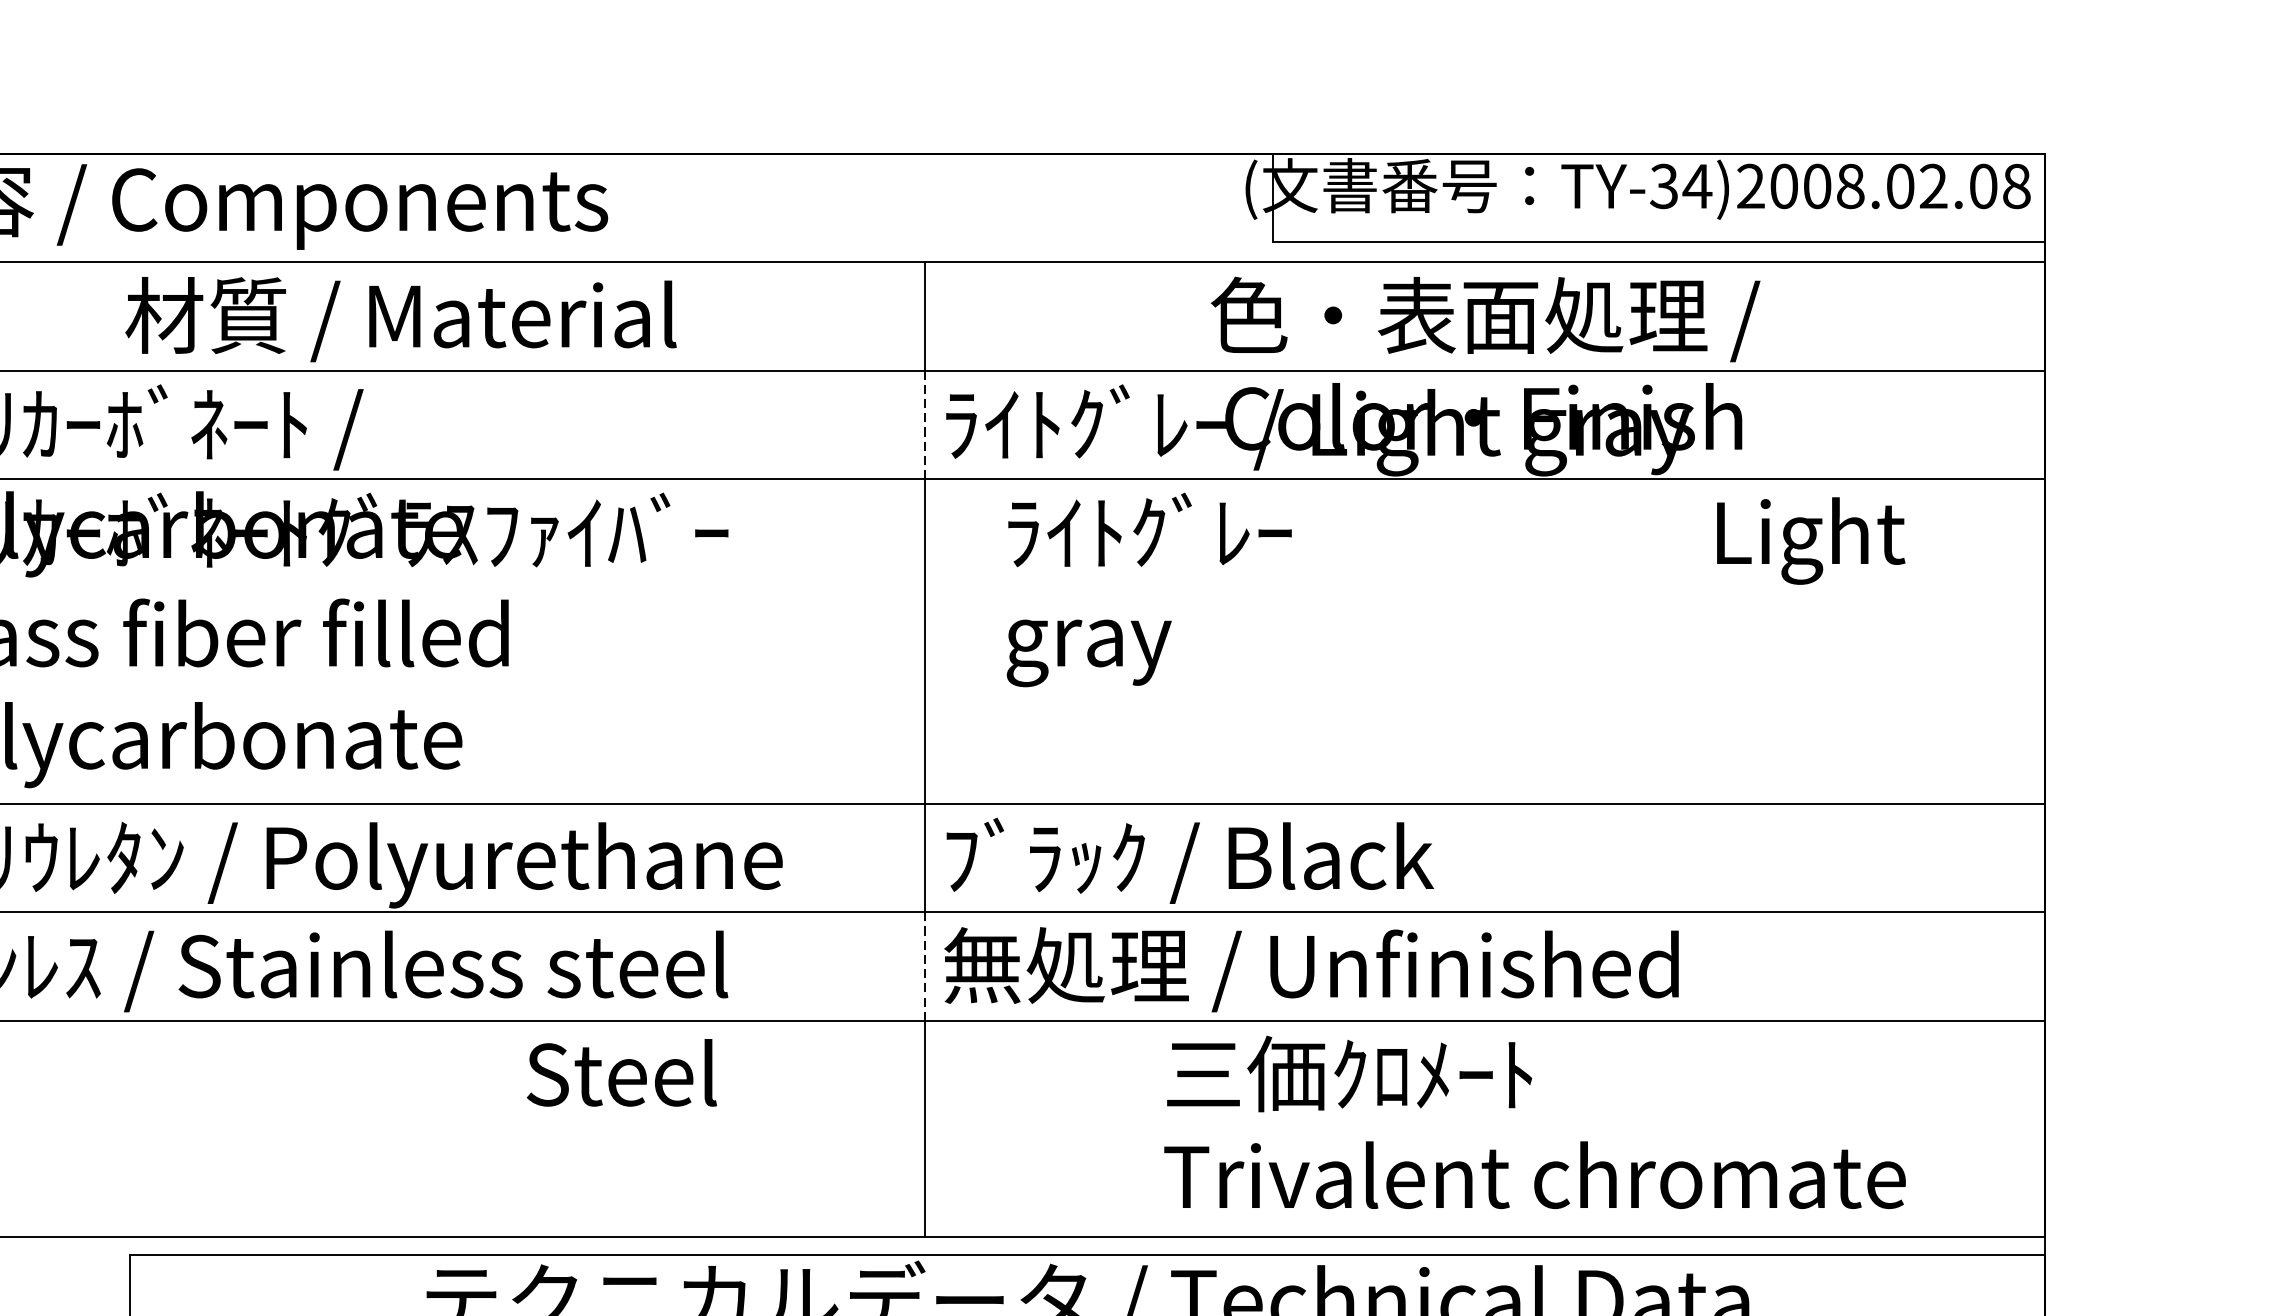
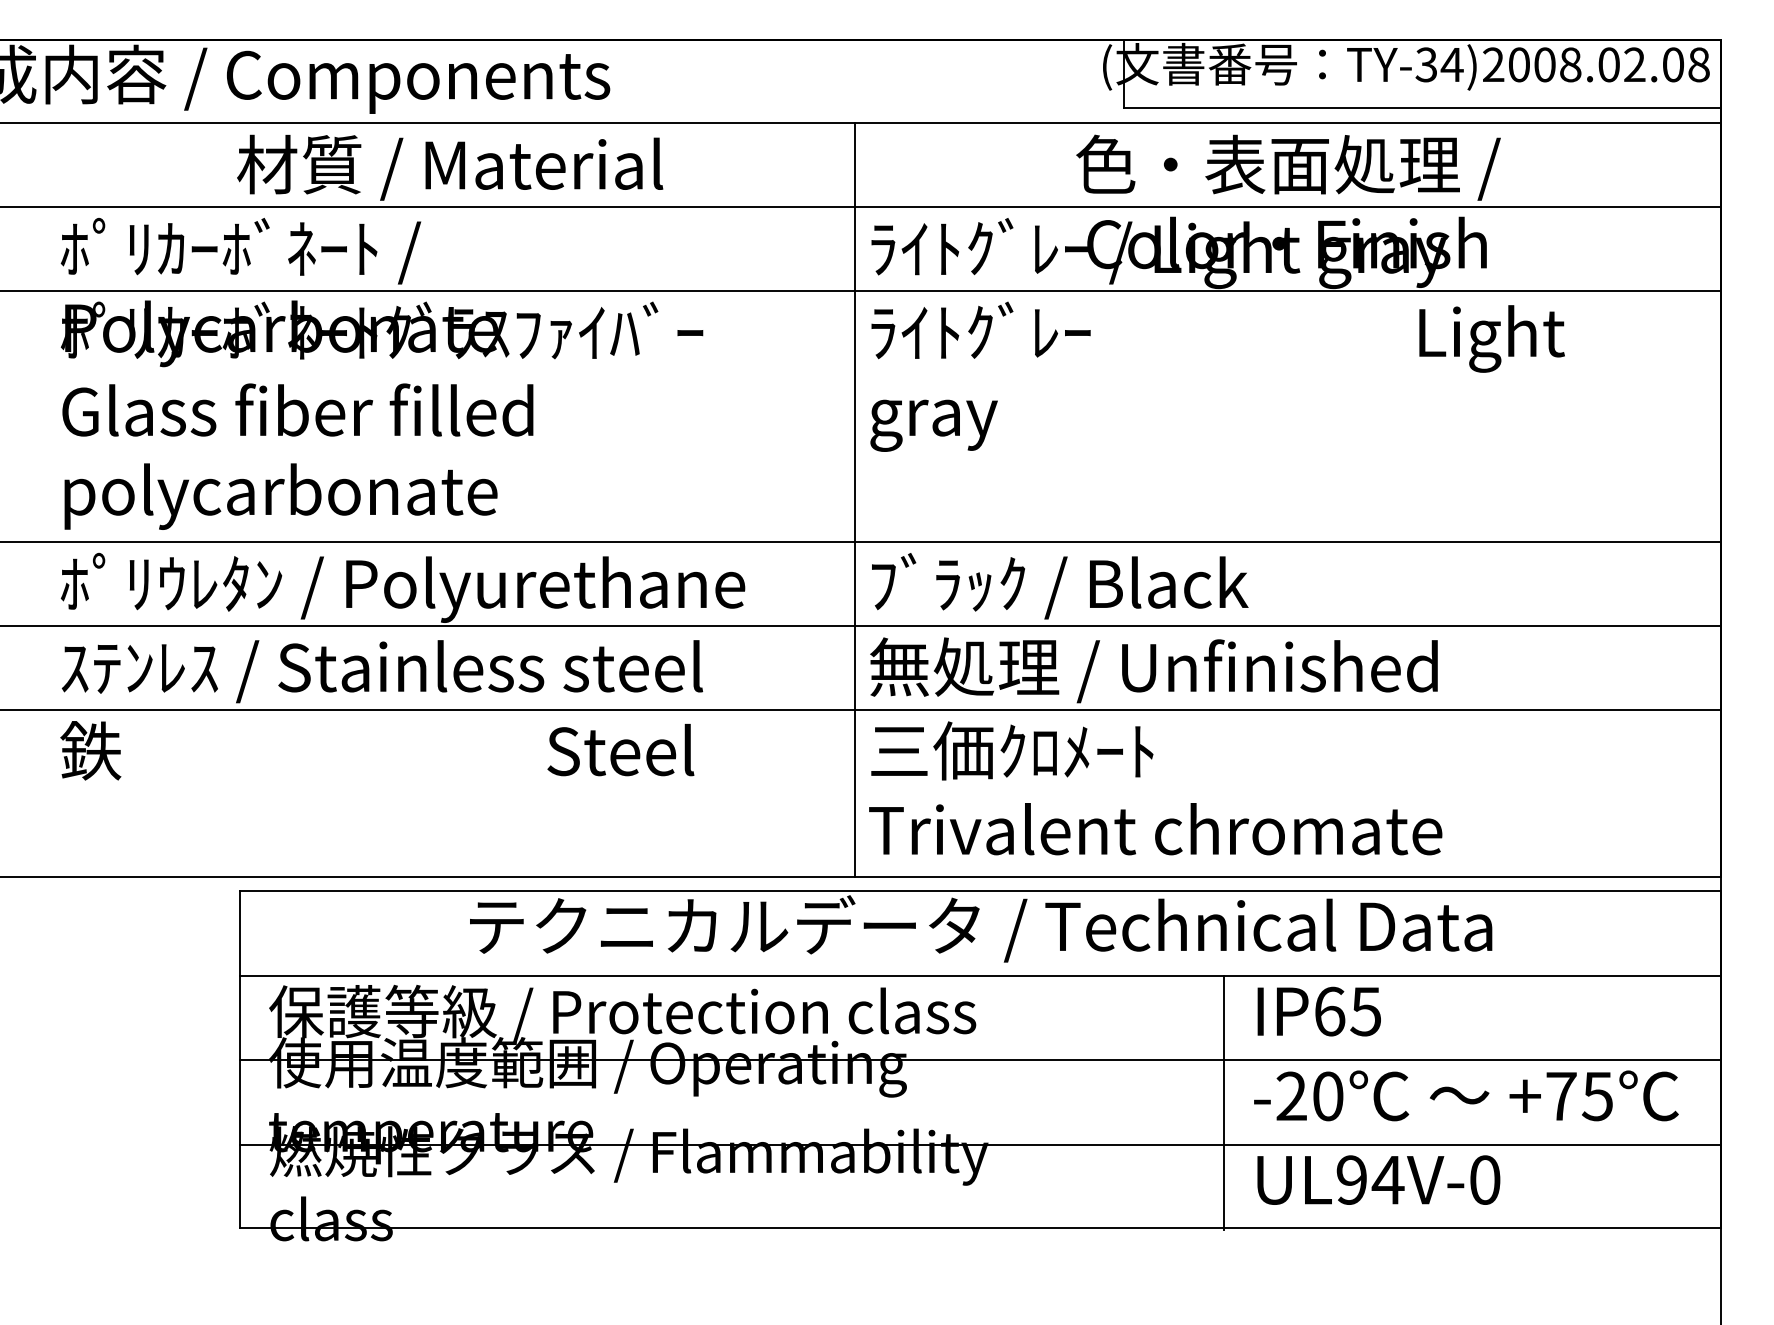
line: (924, 425) -> (854, 249), dashed -> solid
text: (1455, 589) -> (1217, 376), moved
line: (924, 966) -> (854, 667), dashed -> solid
text: (1534, 1122) -> (1155, 788), moved

